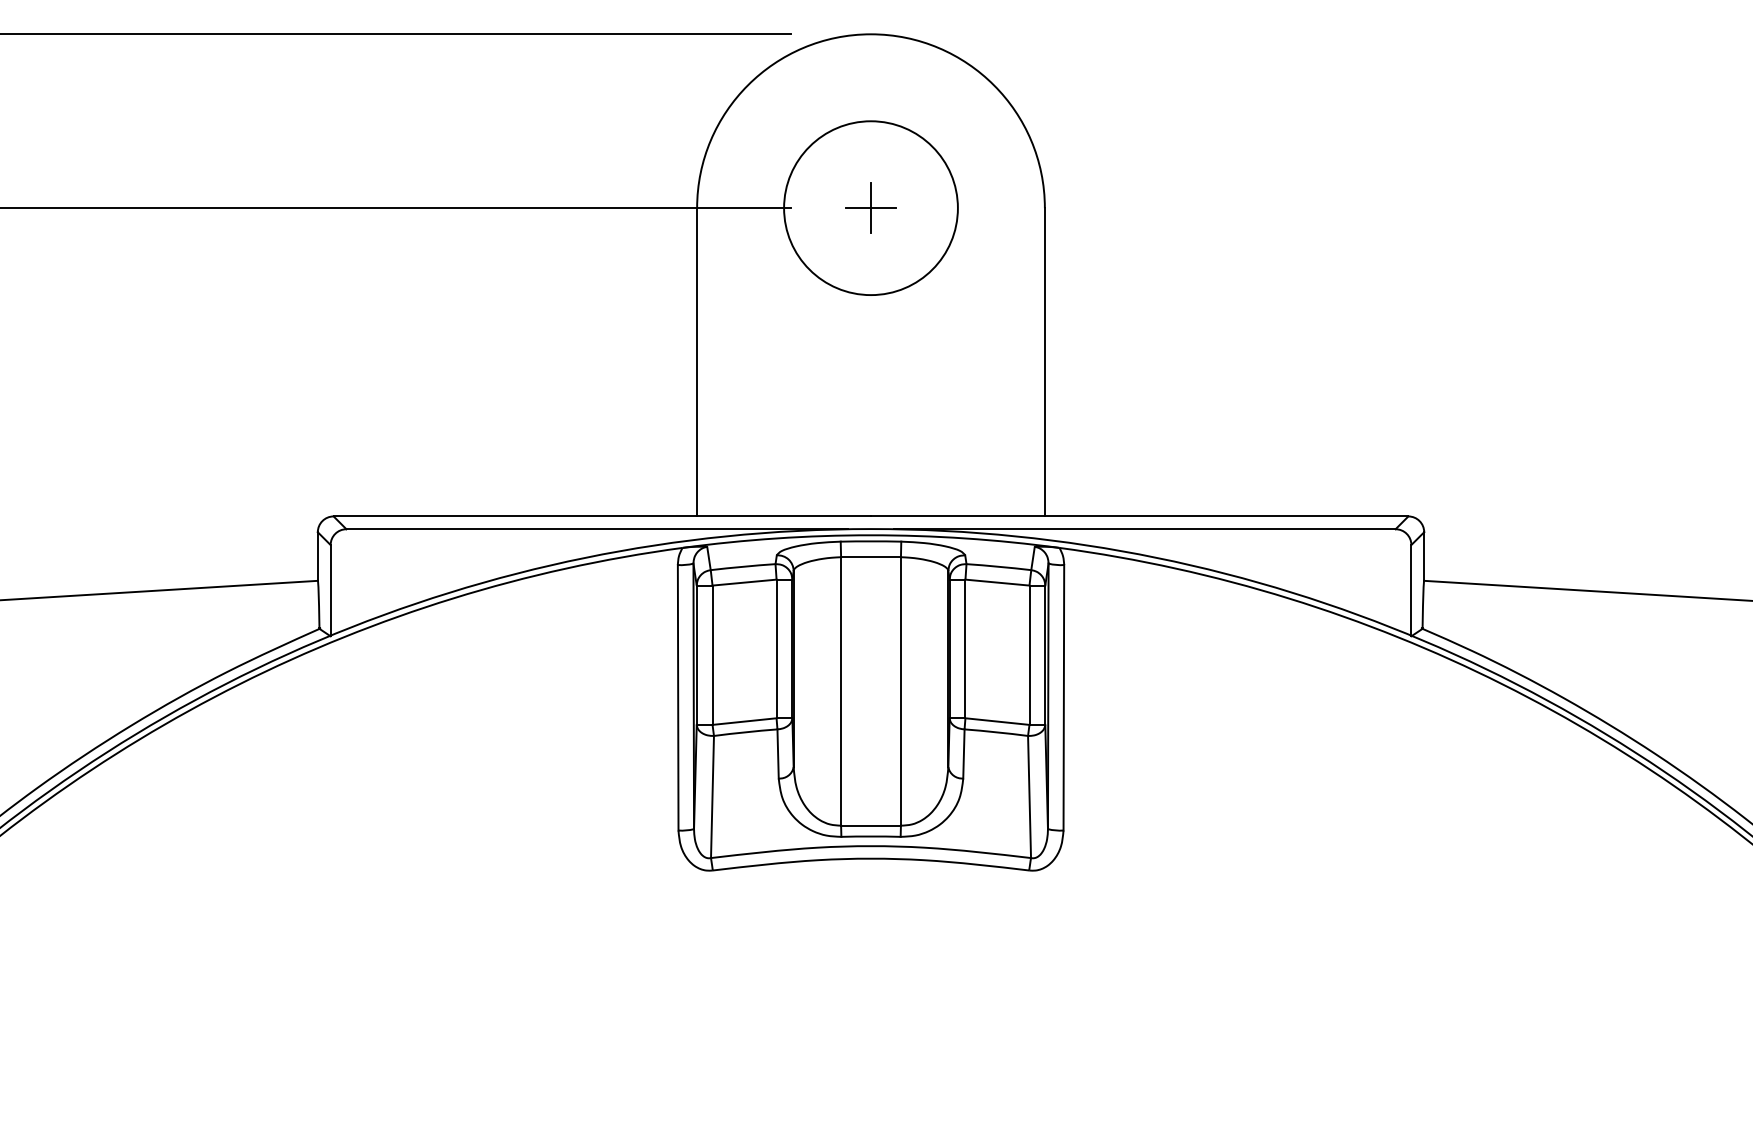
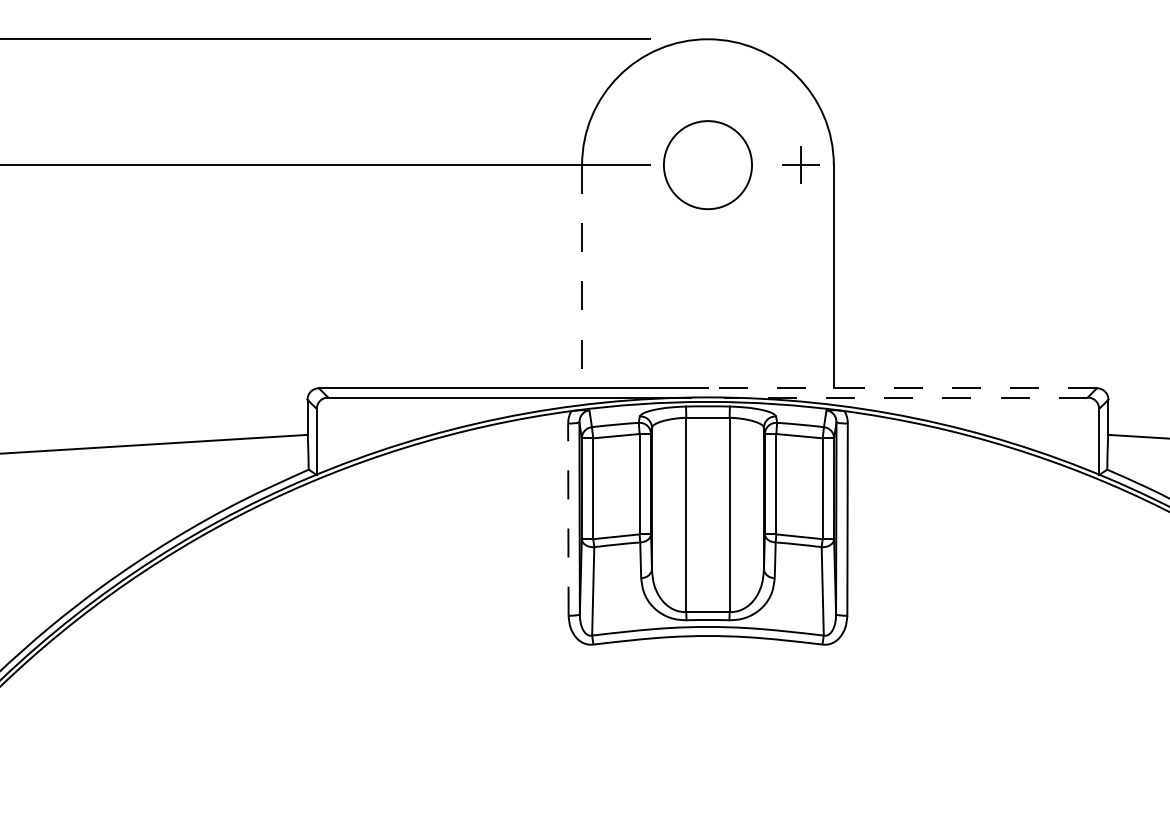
part: (870, 207) -> (800, 164), moved
circle: (870, 208) -> (707, 165), size x0.7
line: (697, 362) -> (582, 276), solid -> dashed
line: (1139, 516) -> (902, 388), solid -> dashed
line: (1144, 529) -> (905, 397), solid -> dashed
line: (678, 697) -> (568, 519), solid -> dashed

